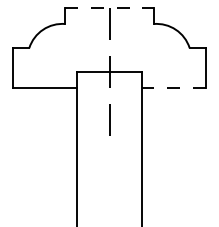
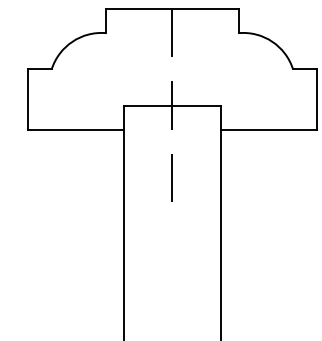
line: (109, 8) -> (172, 9), dashed -> solid
line: (174, 88) -> (270, 130), dashed -> solid

